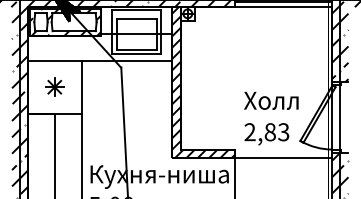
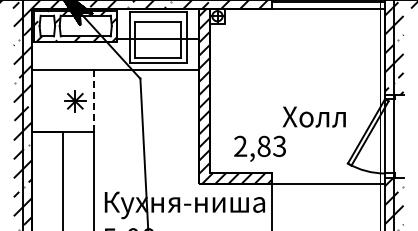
part: (54, 87) -> (75, 101), moved
line: (81, 87) -> (94, 101), solid -> dashed
text: (266, 134) -> (259, 148), moved

